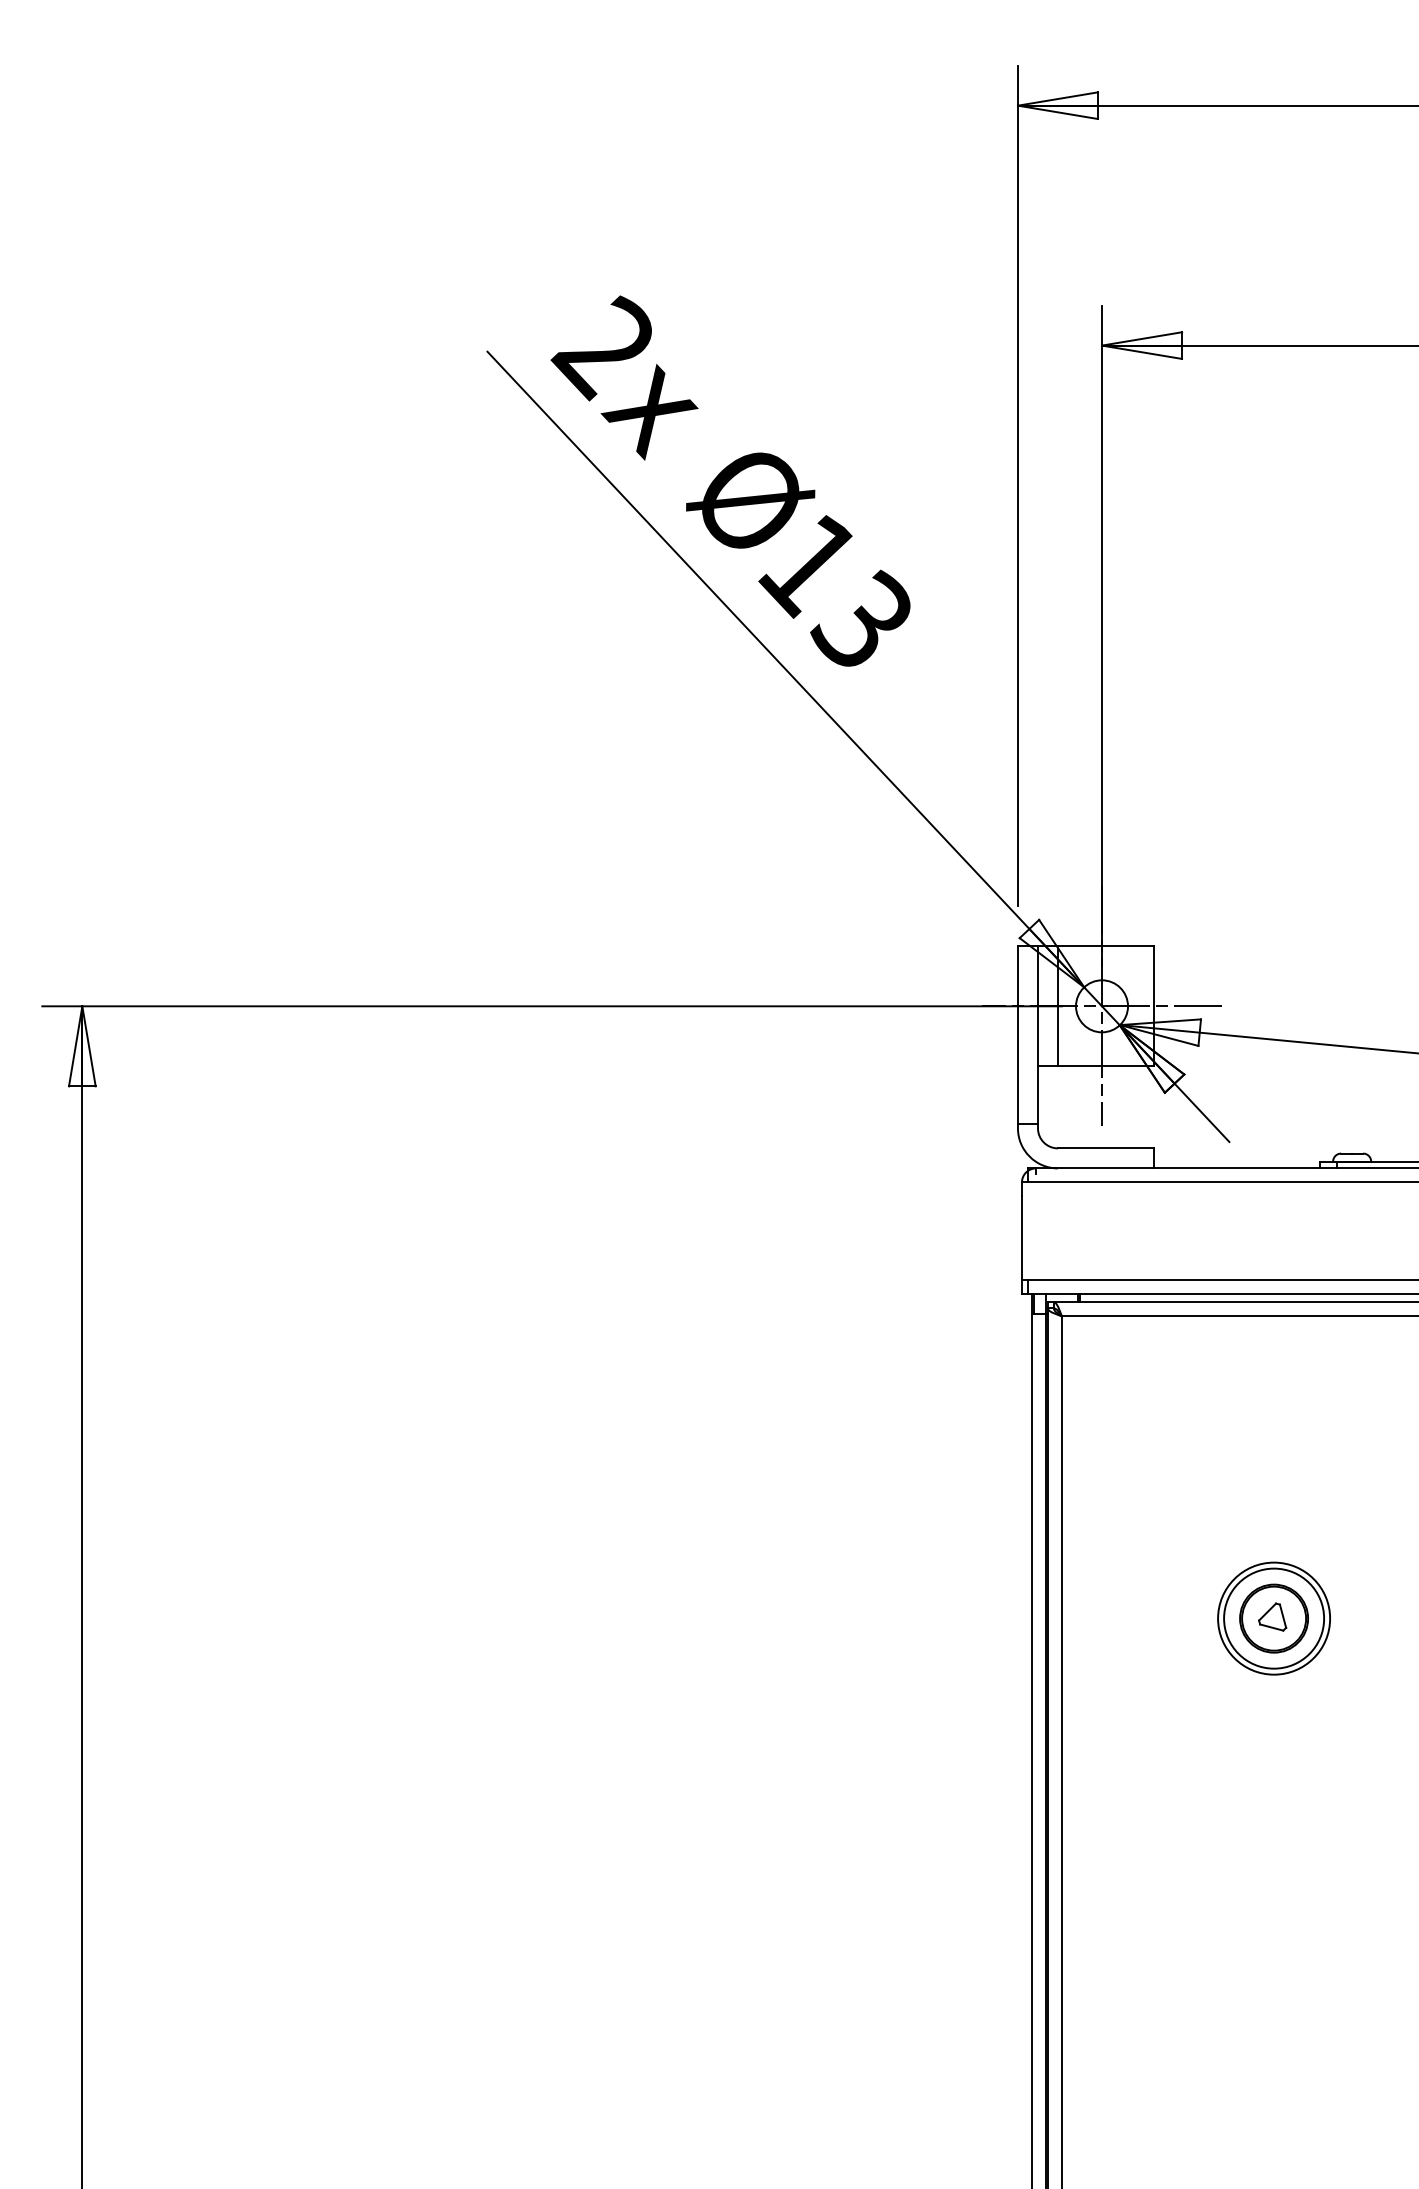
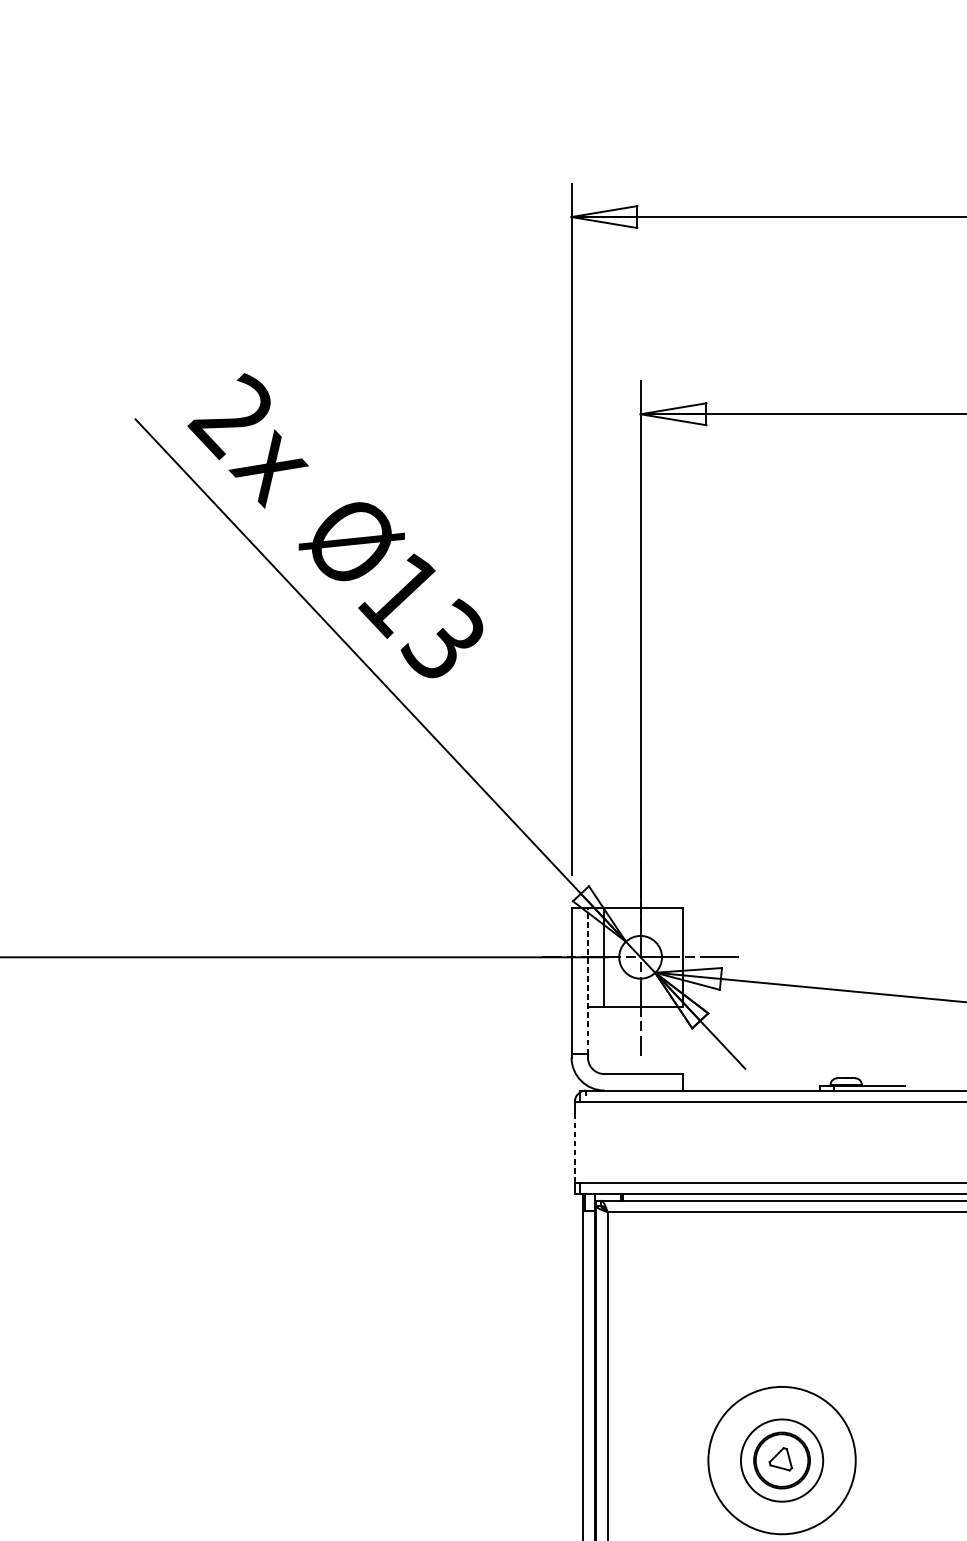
line: (1037, 1034) -> (587, 980), solid -> dashed
line: (1021, 1238) -> (574, 1148), solid -> dashed
circle: (1274, 1618) -> (782, 1460), size x1.6

